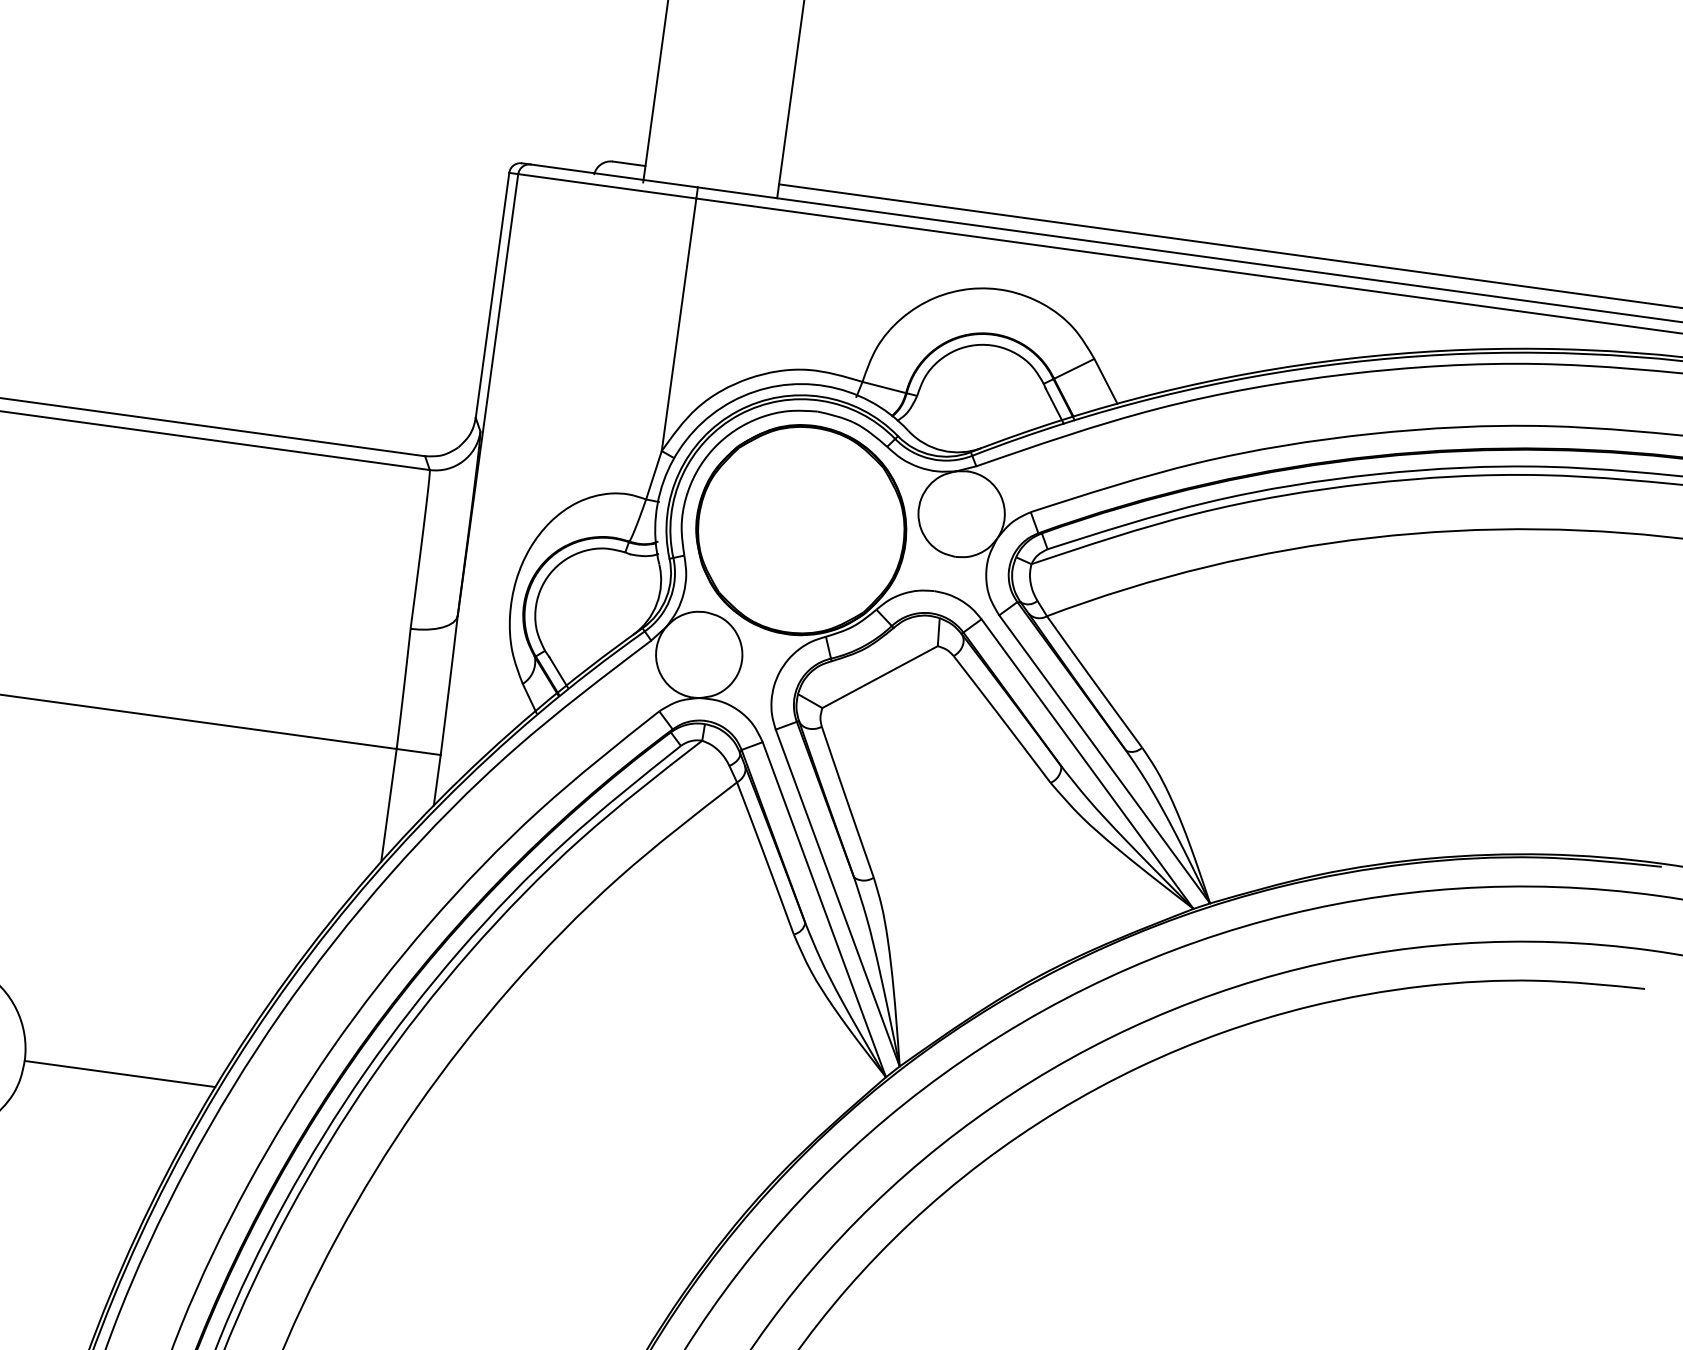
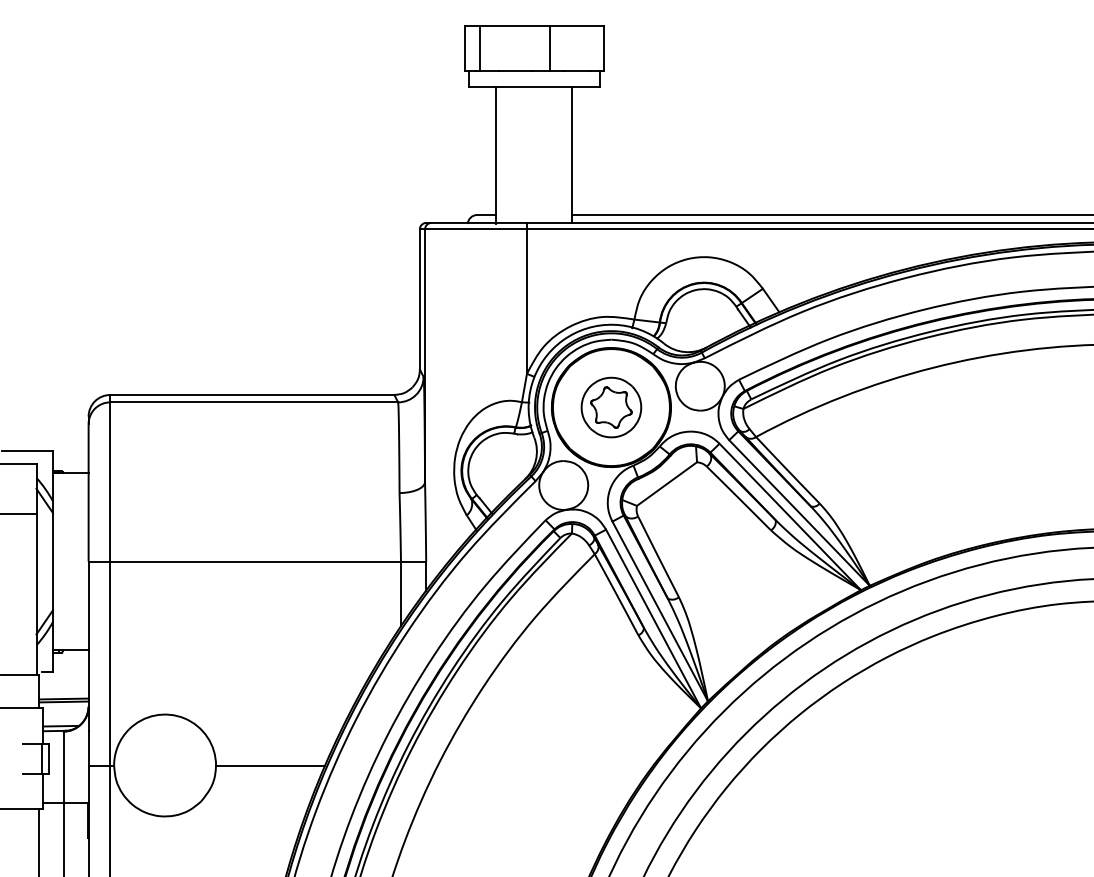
part: (801, 530) -> (611, 407), added

